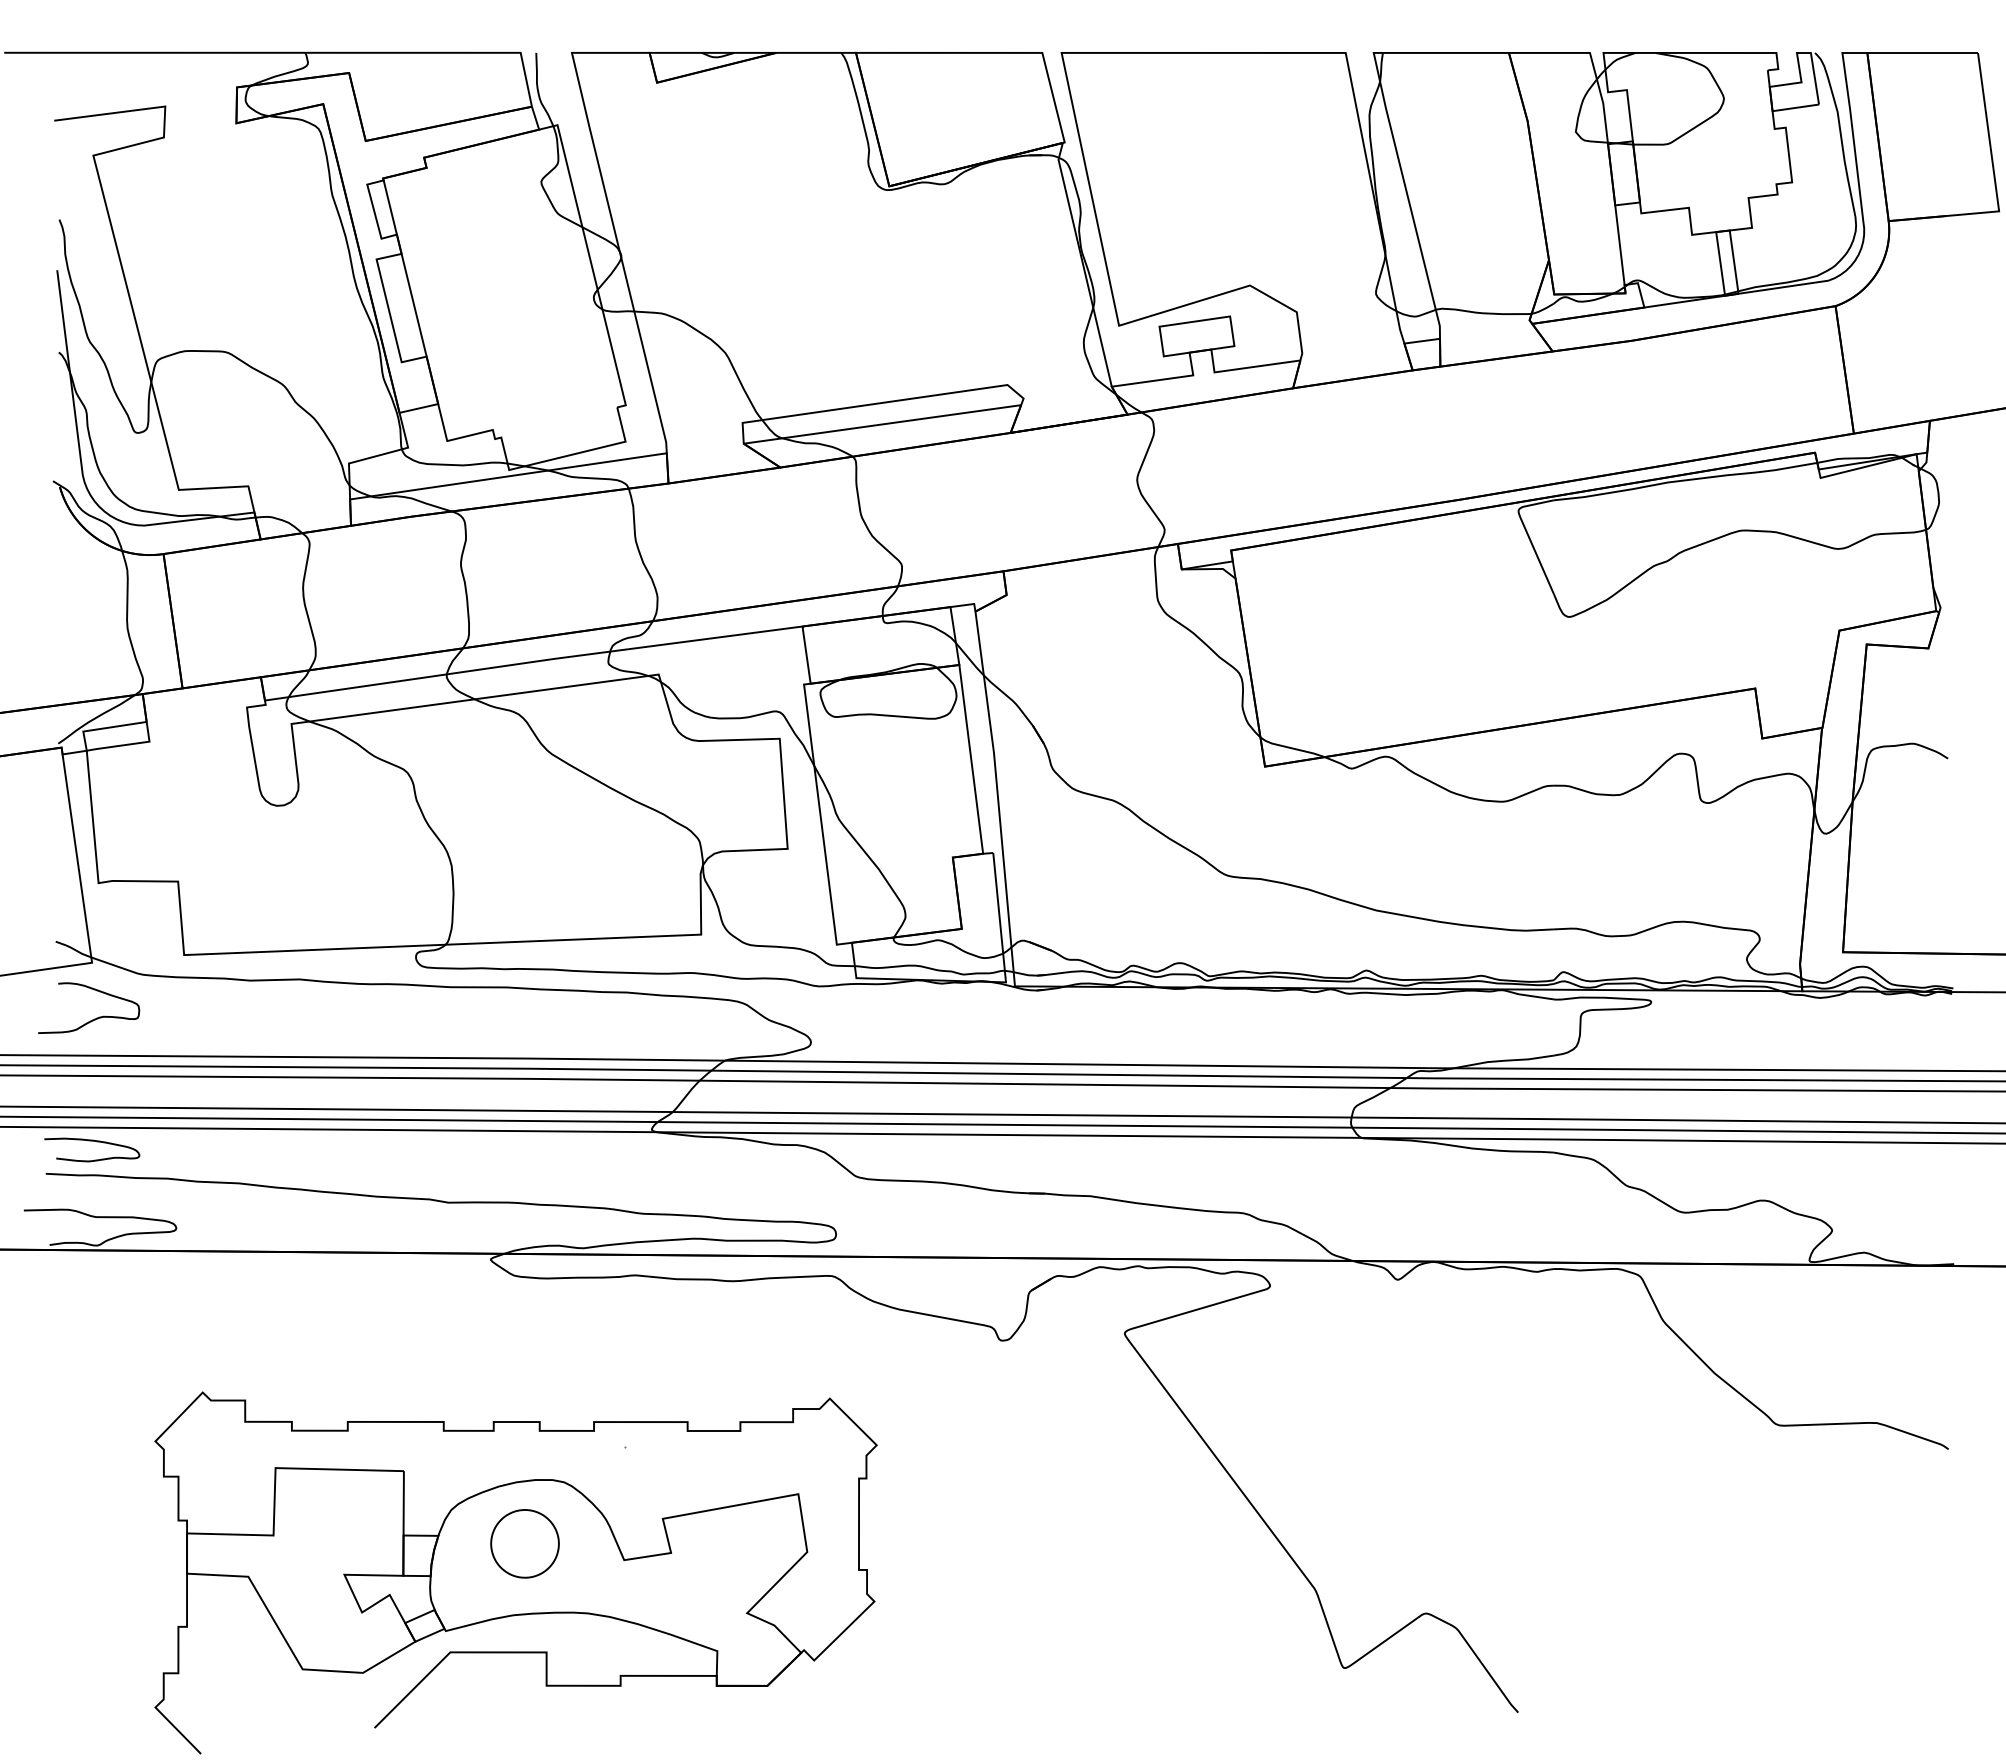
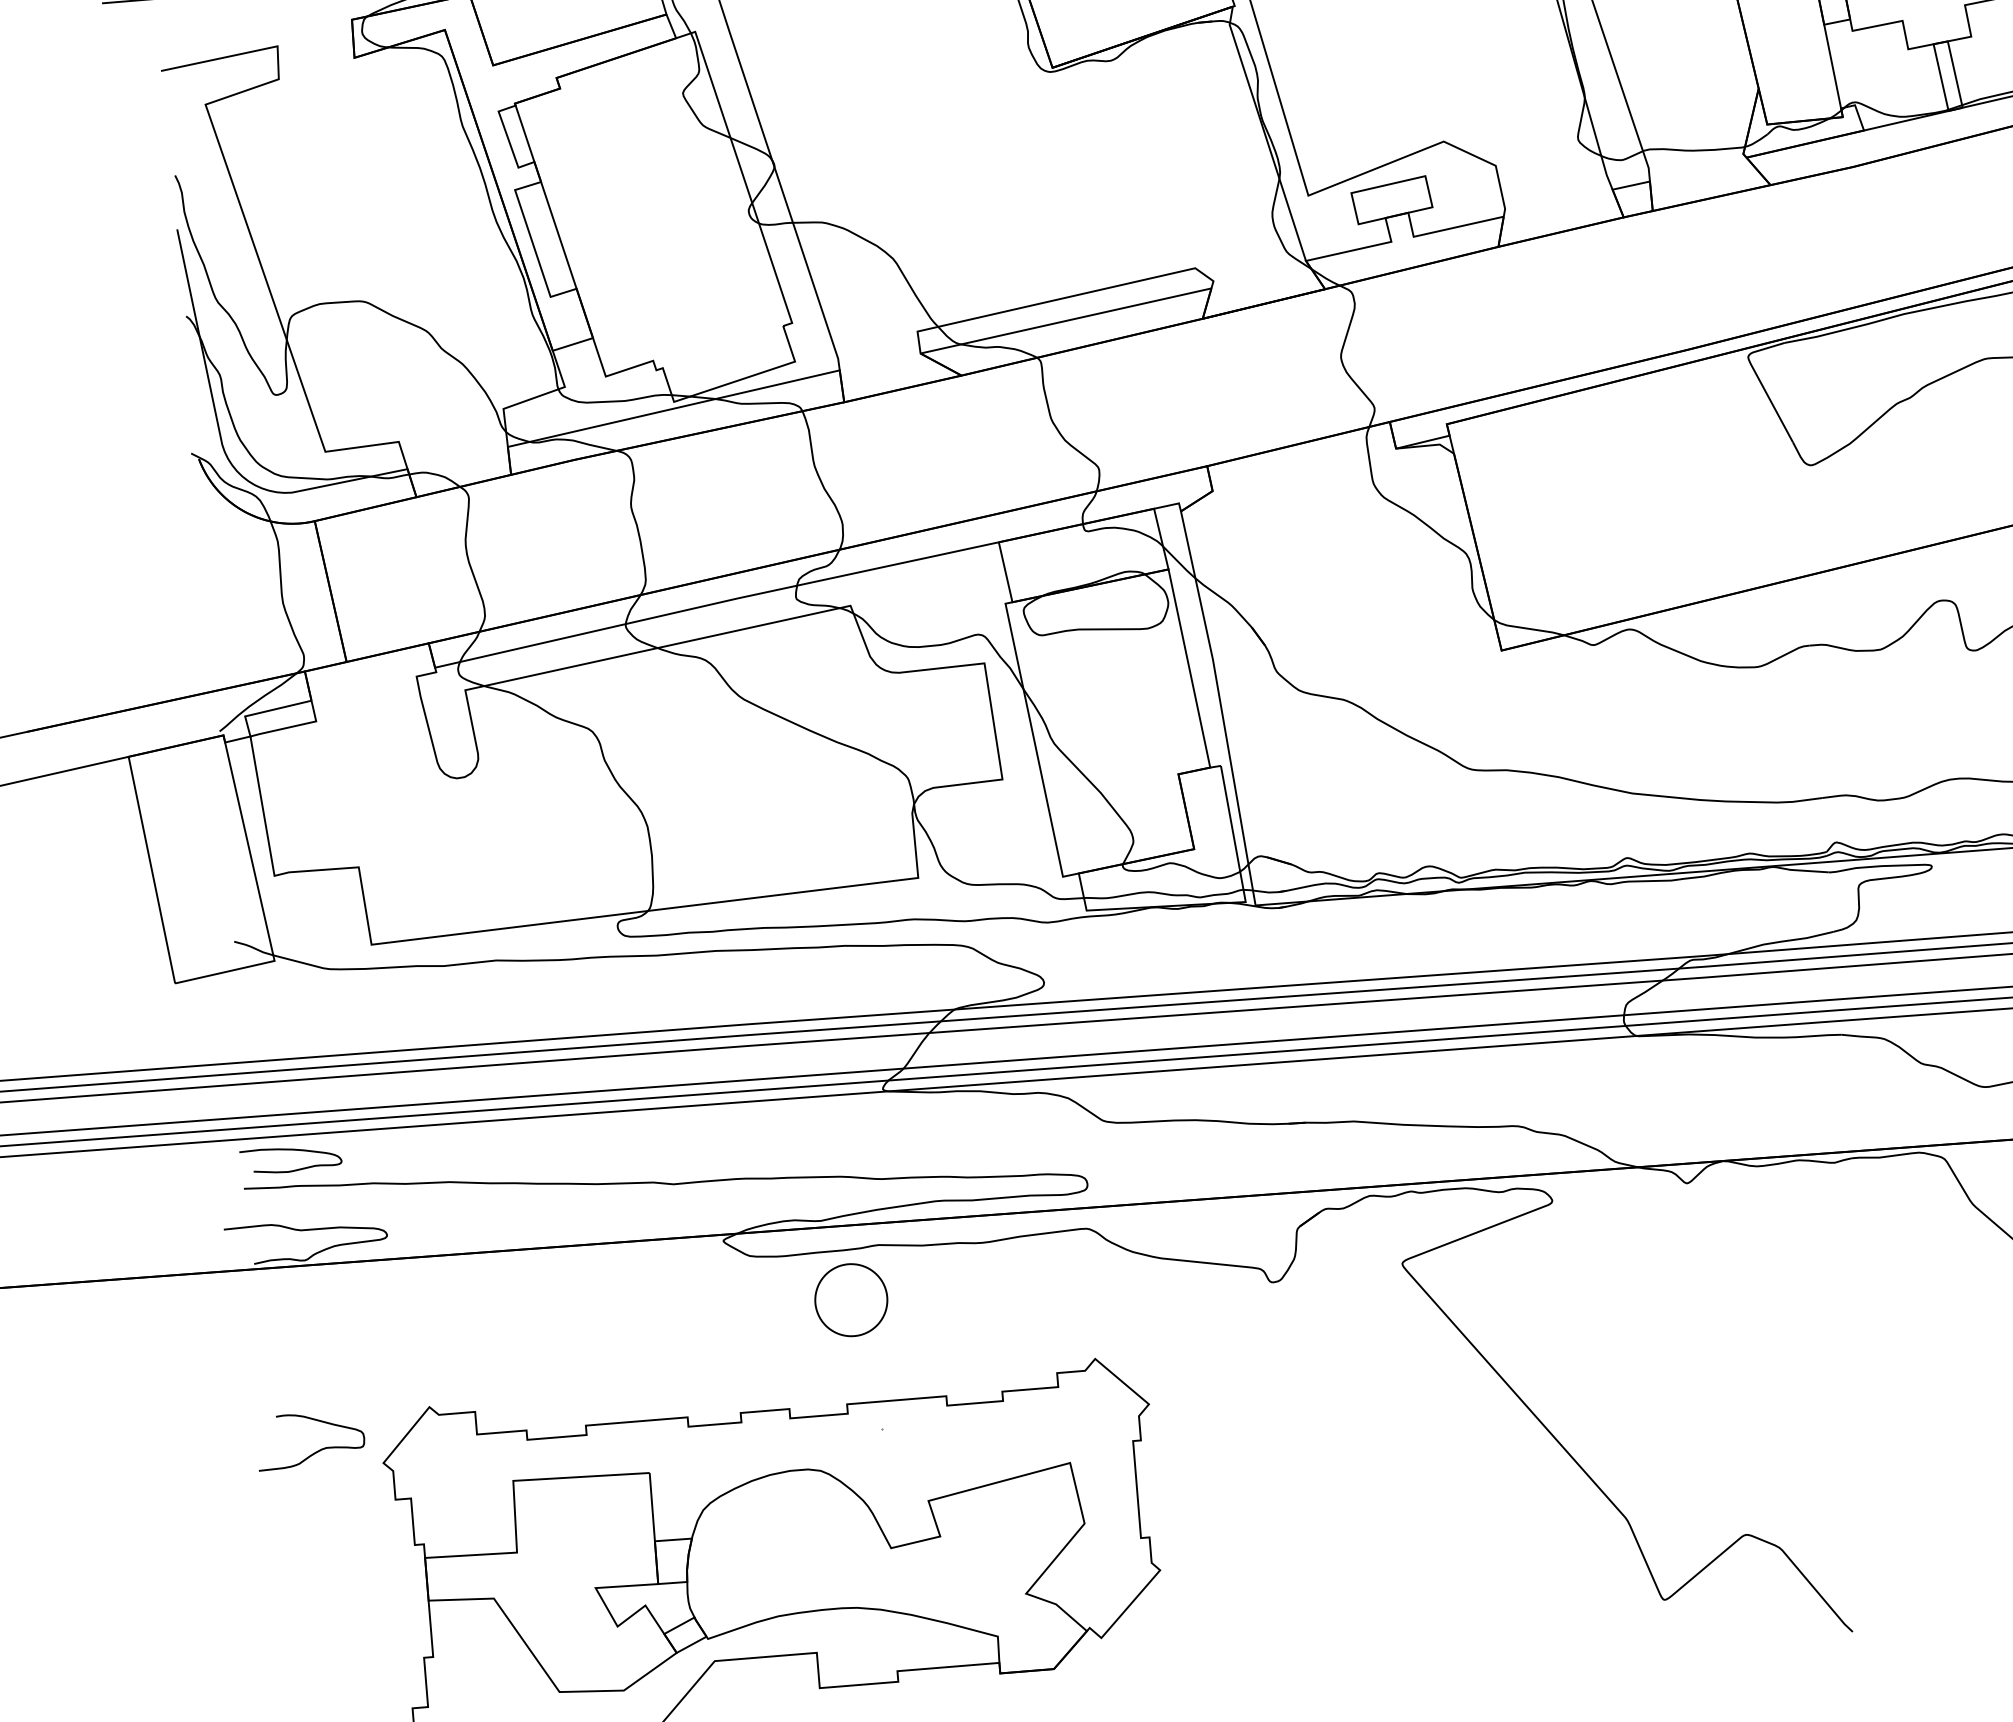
curve: (94, 1018) -> (317, 1450), moved
part: (524, 1543) -> (850, 1299), moved

